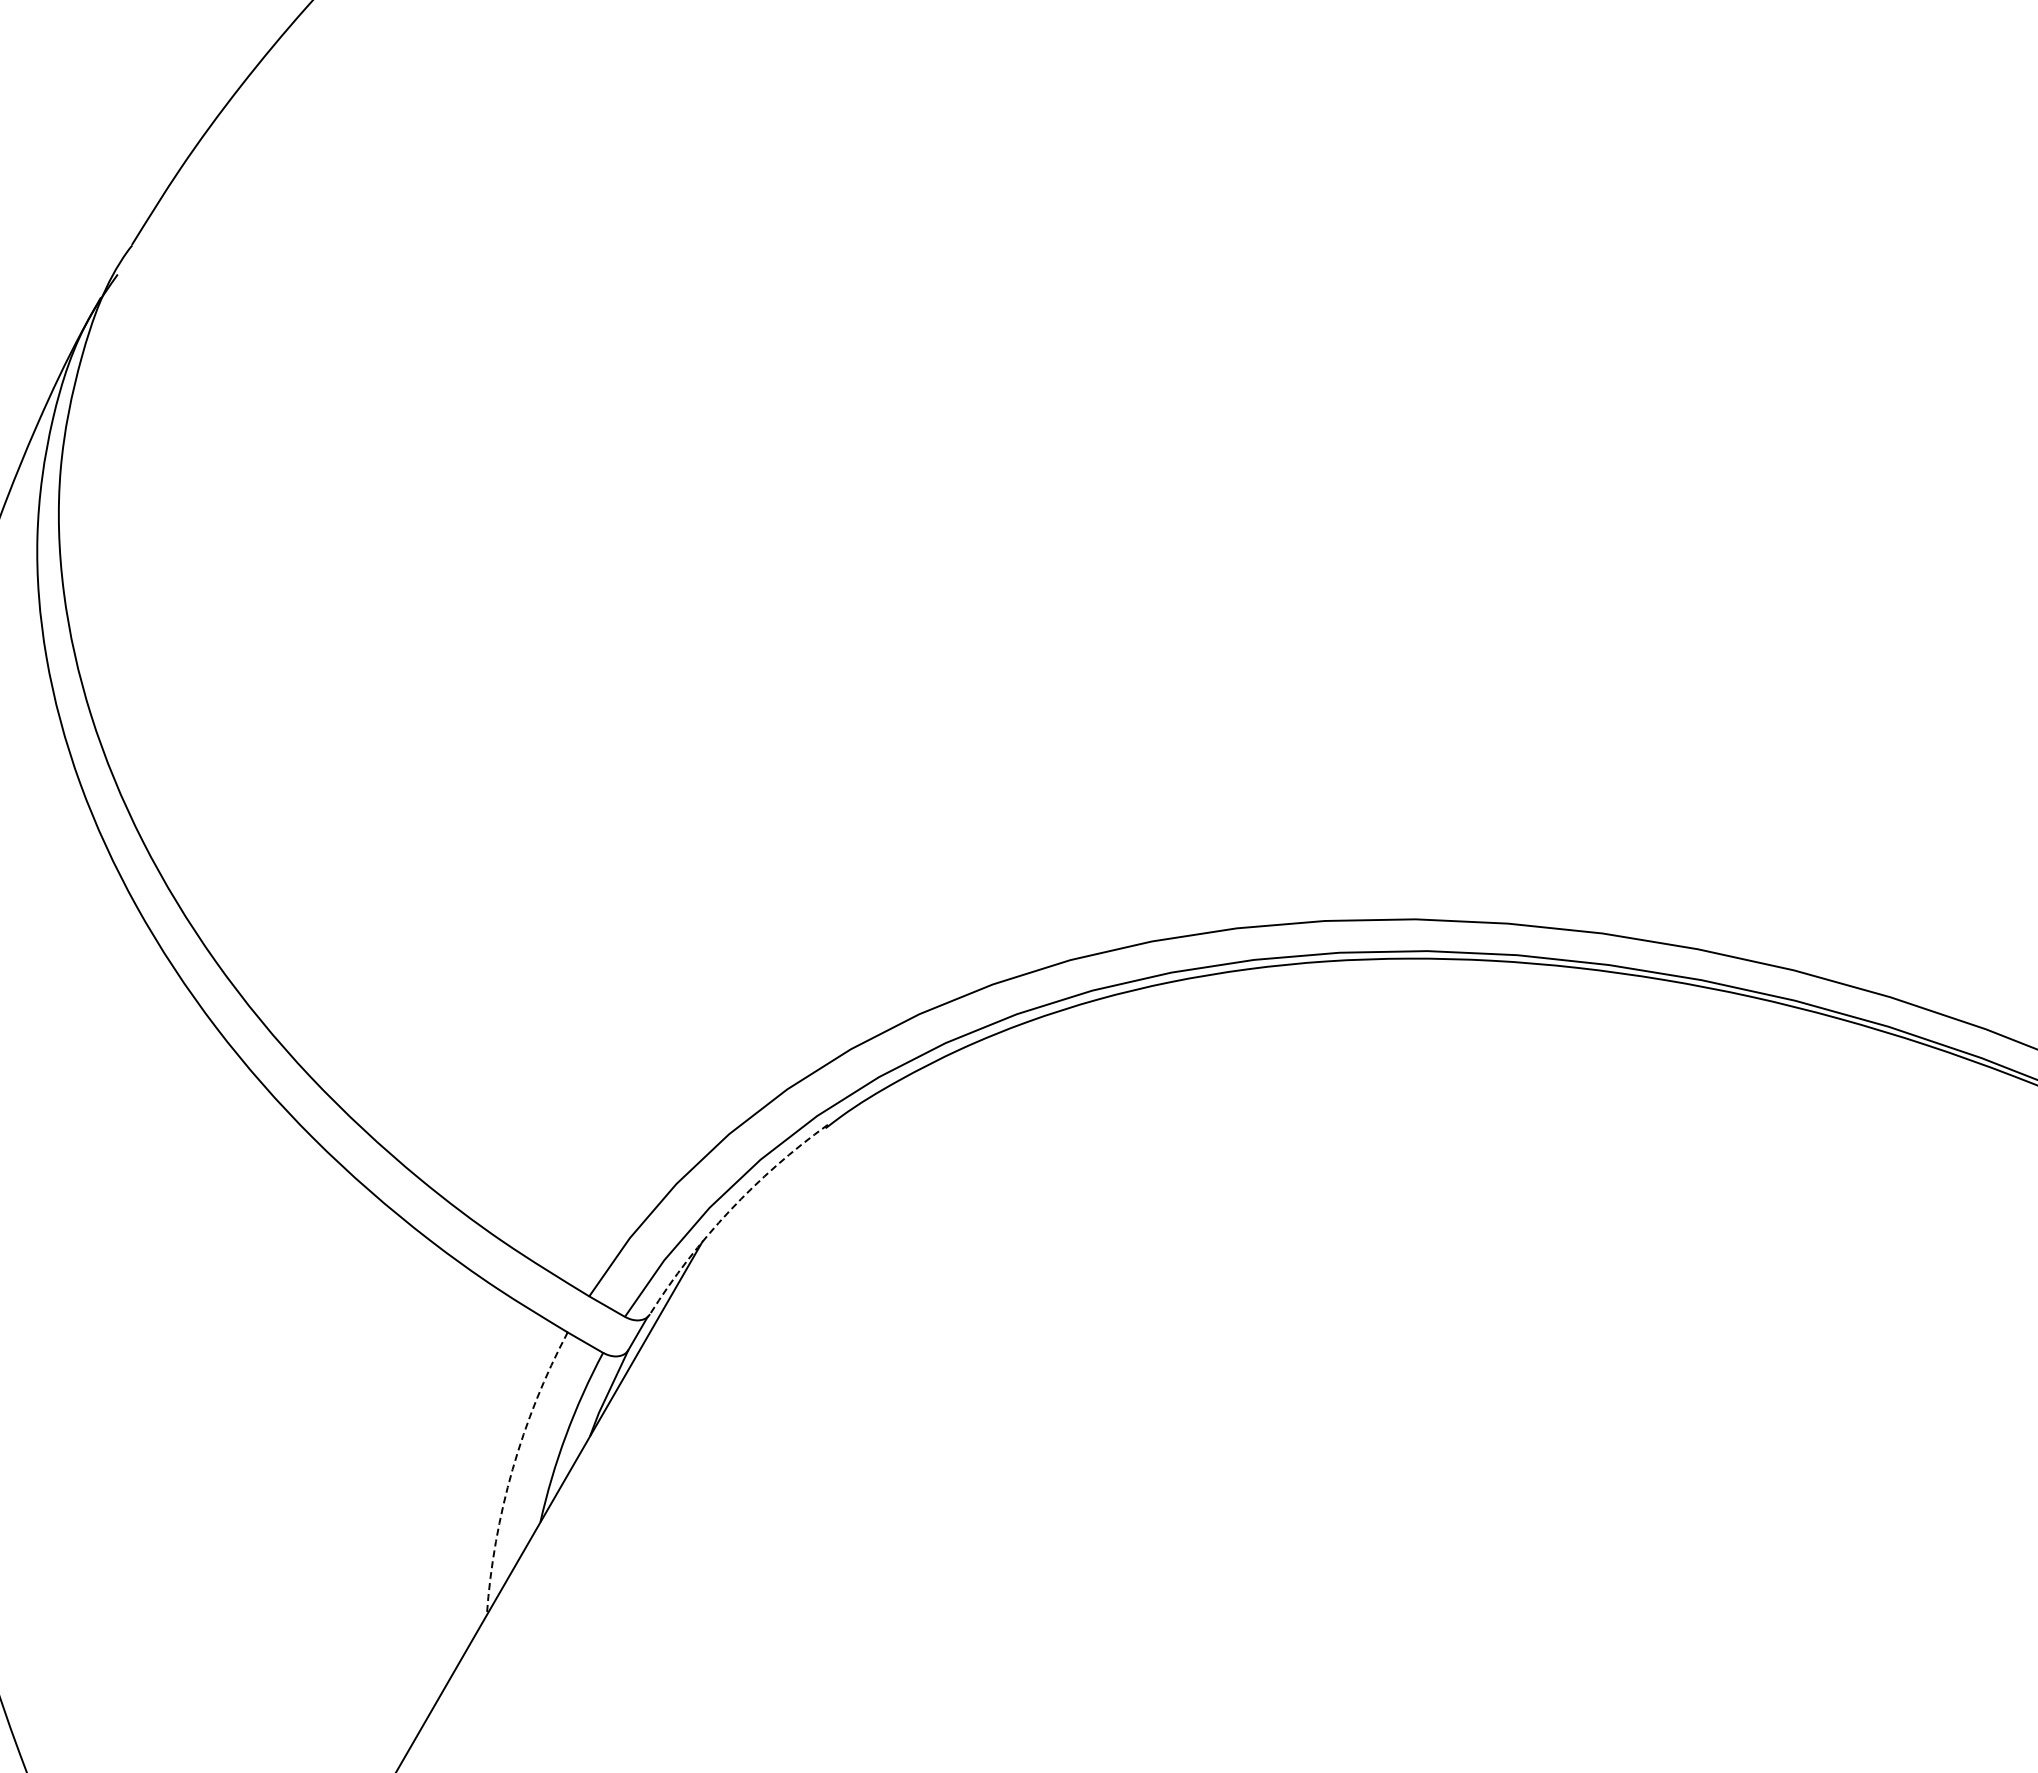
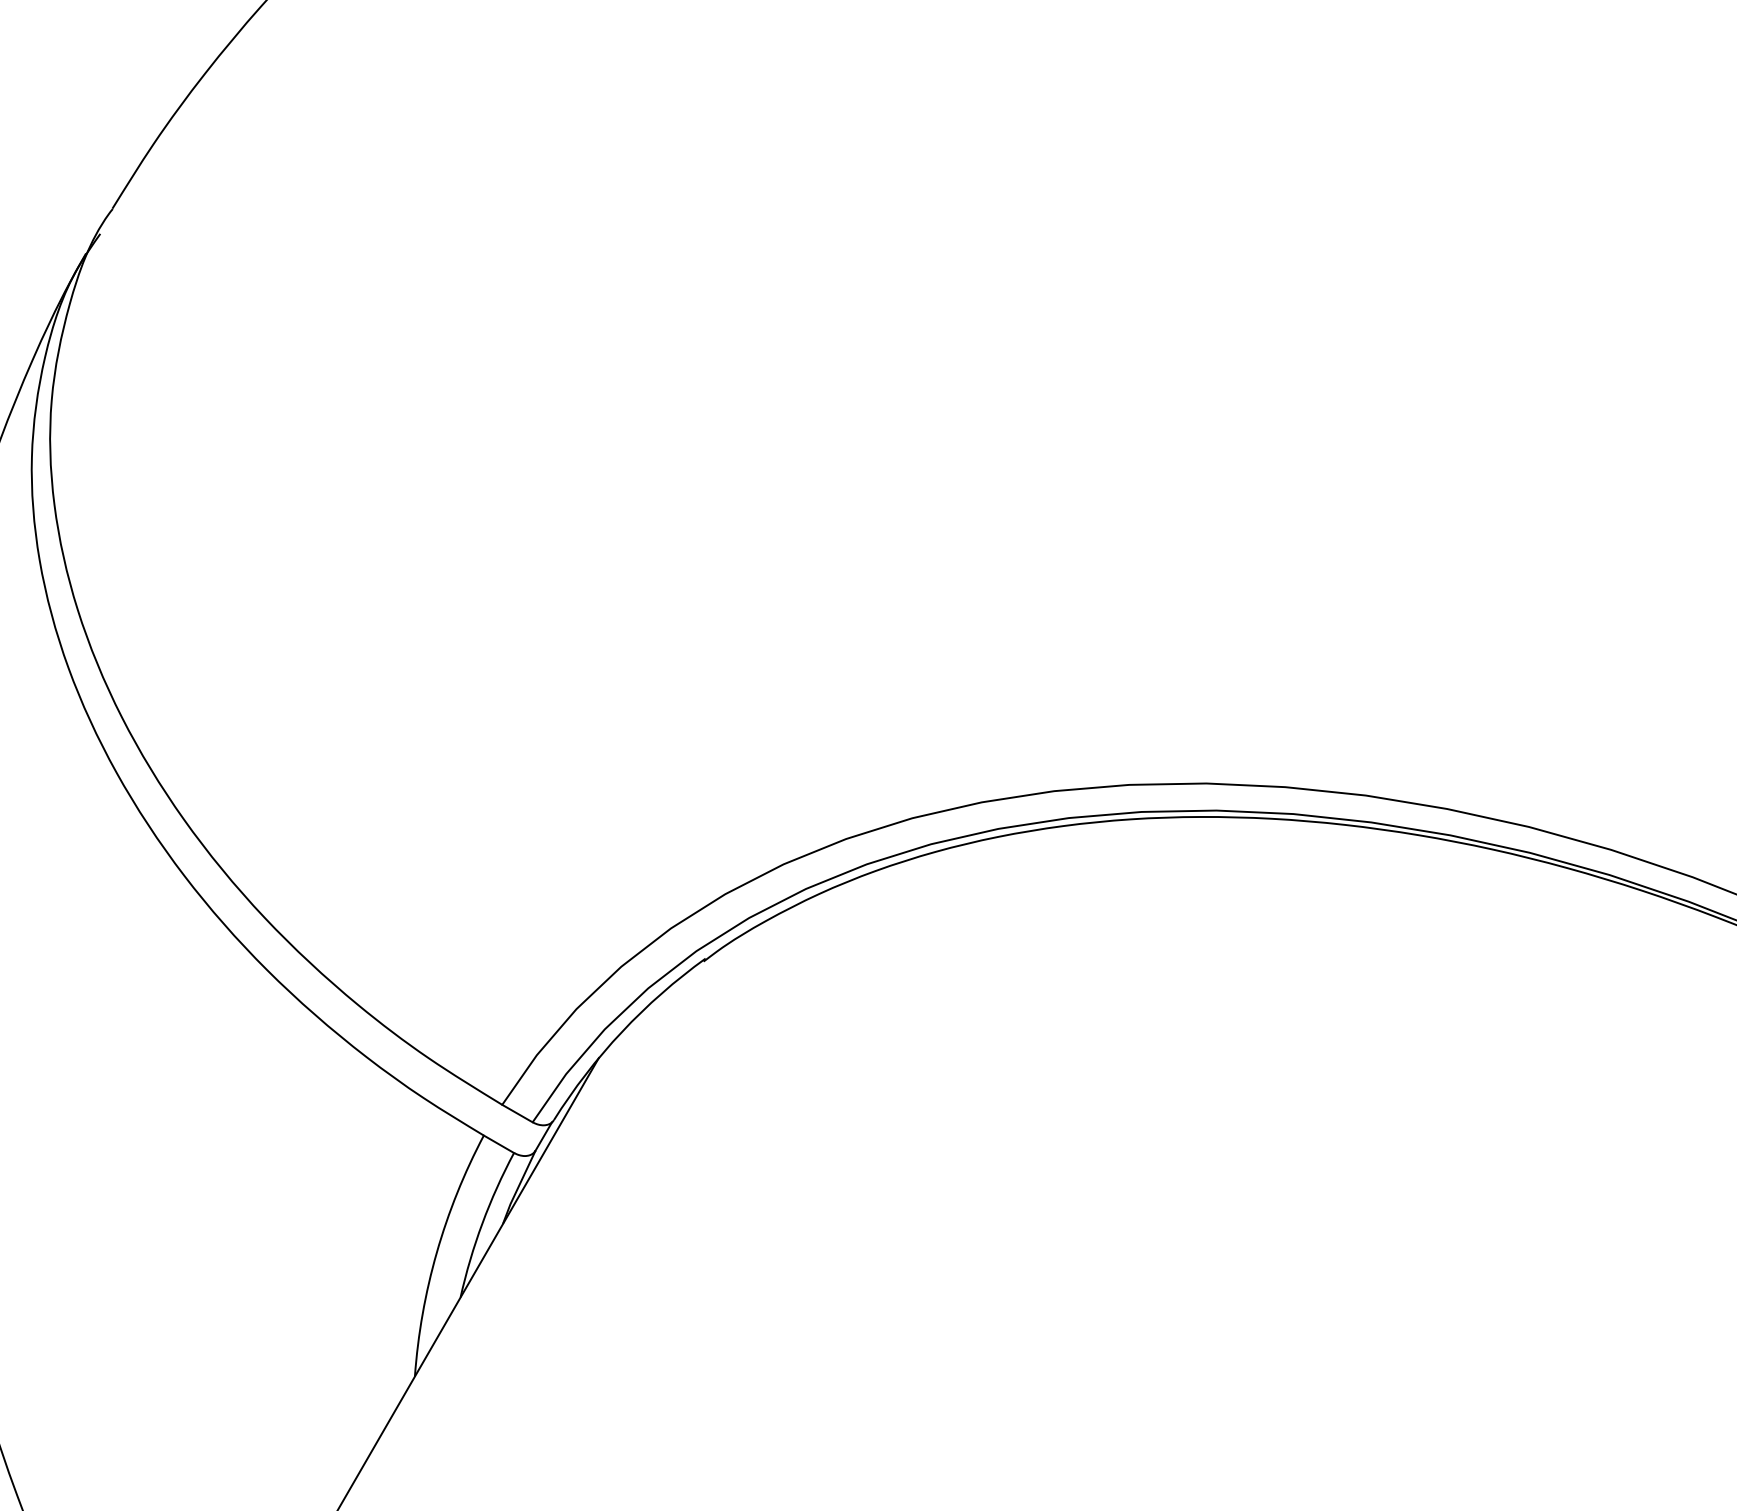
arc: (729, 1210) -> (621, 1031), dashed -> solid
arc: (512, 1469) -> (436, 1252), dashed -> solid

